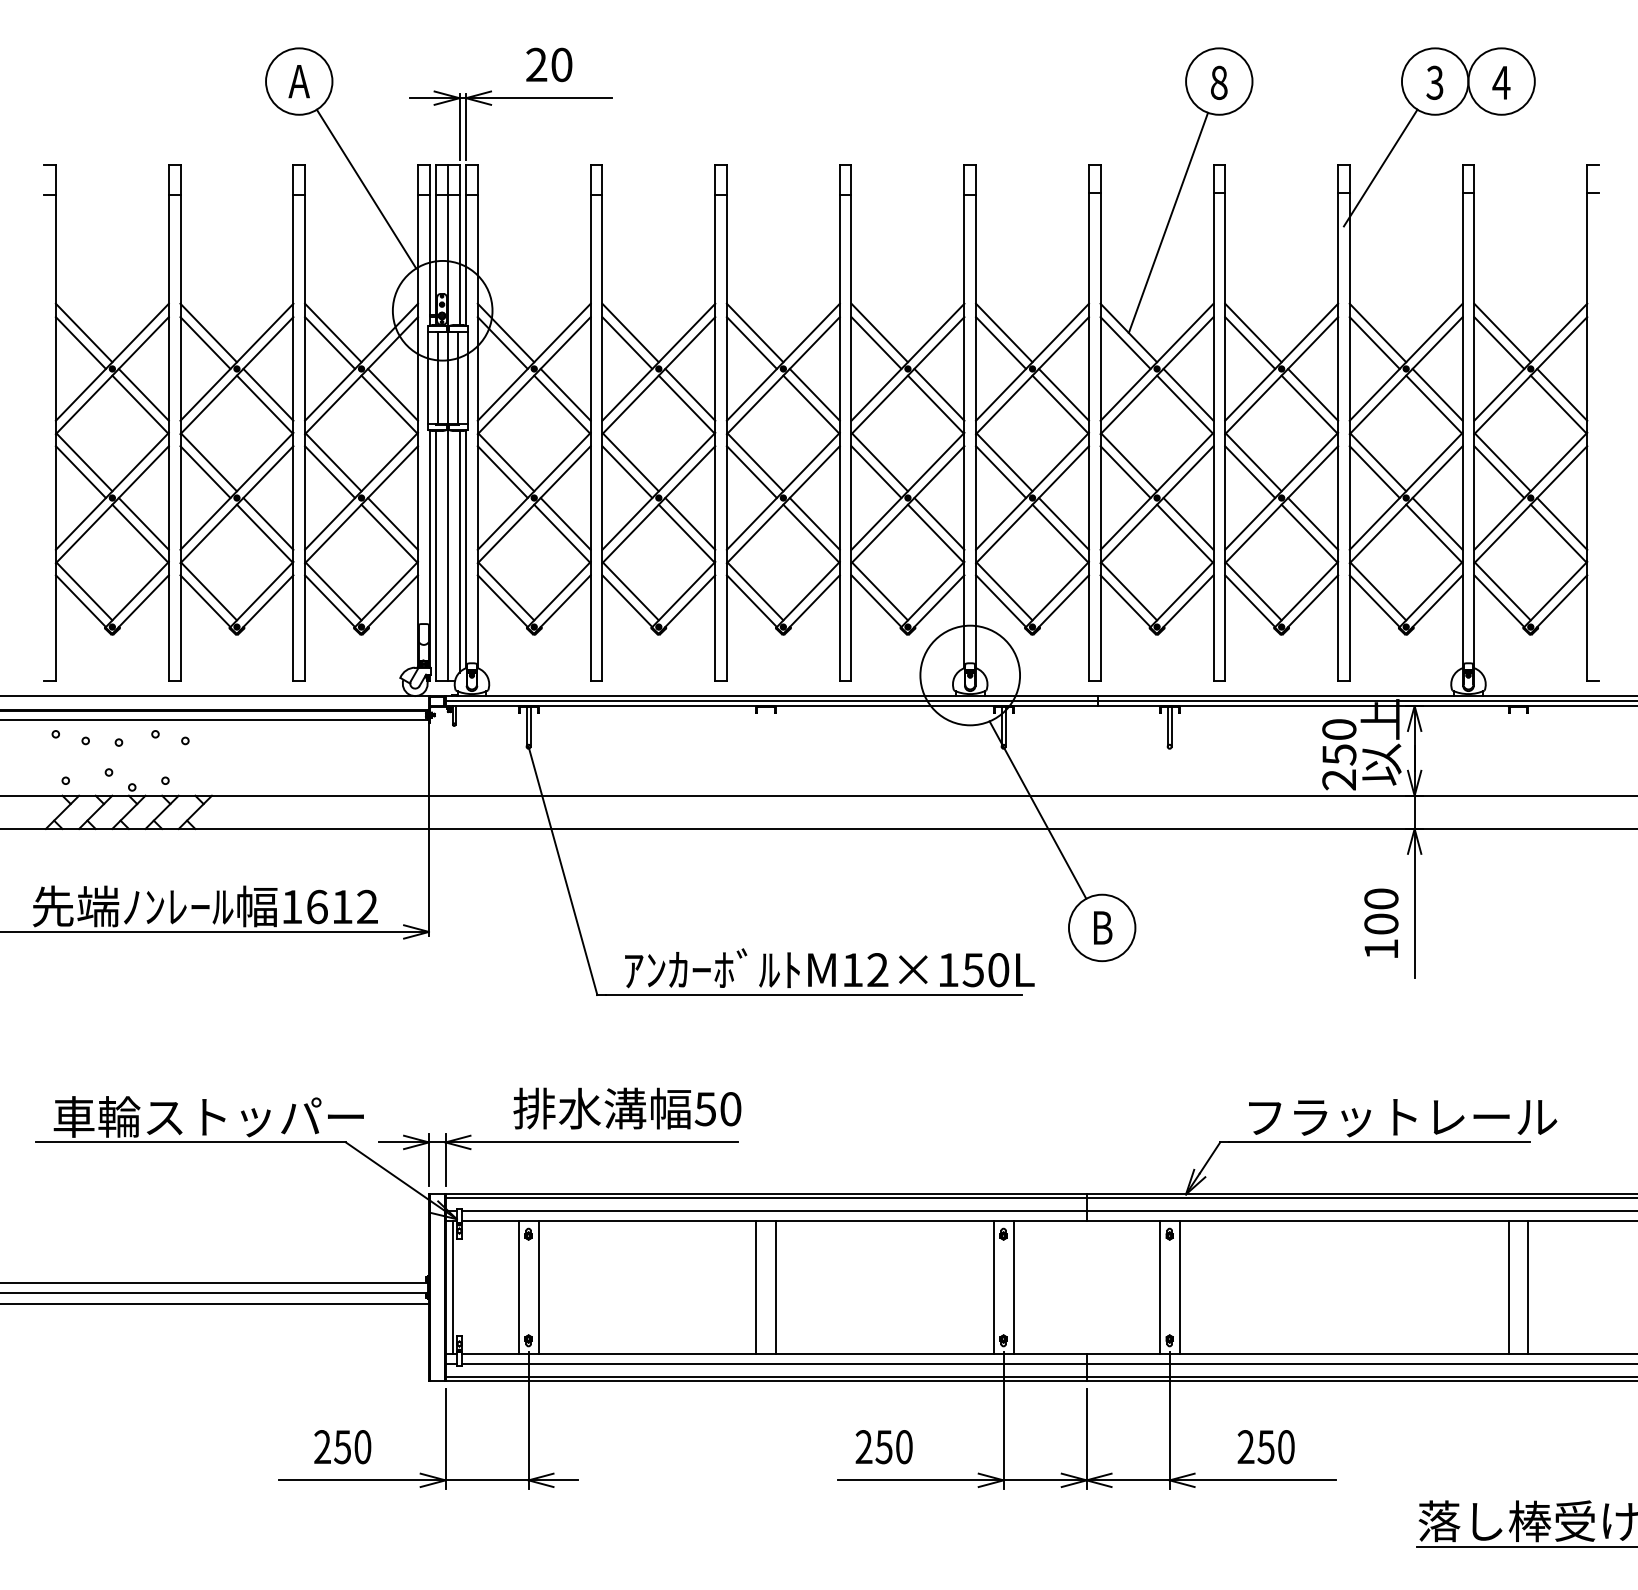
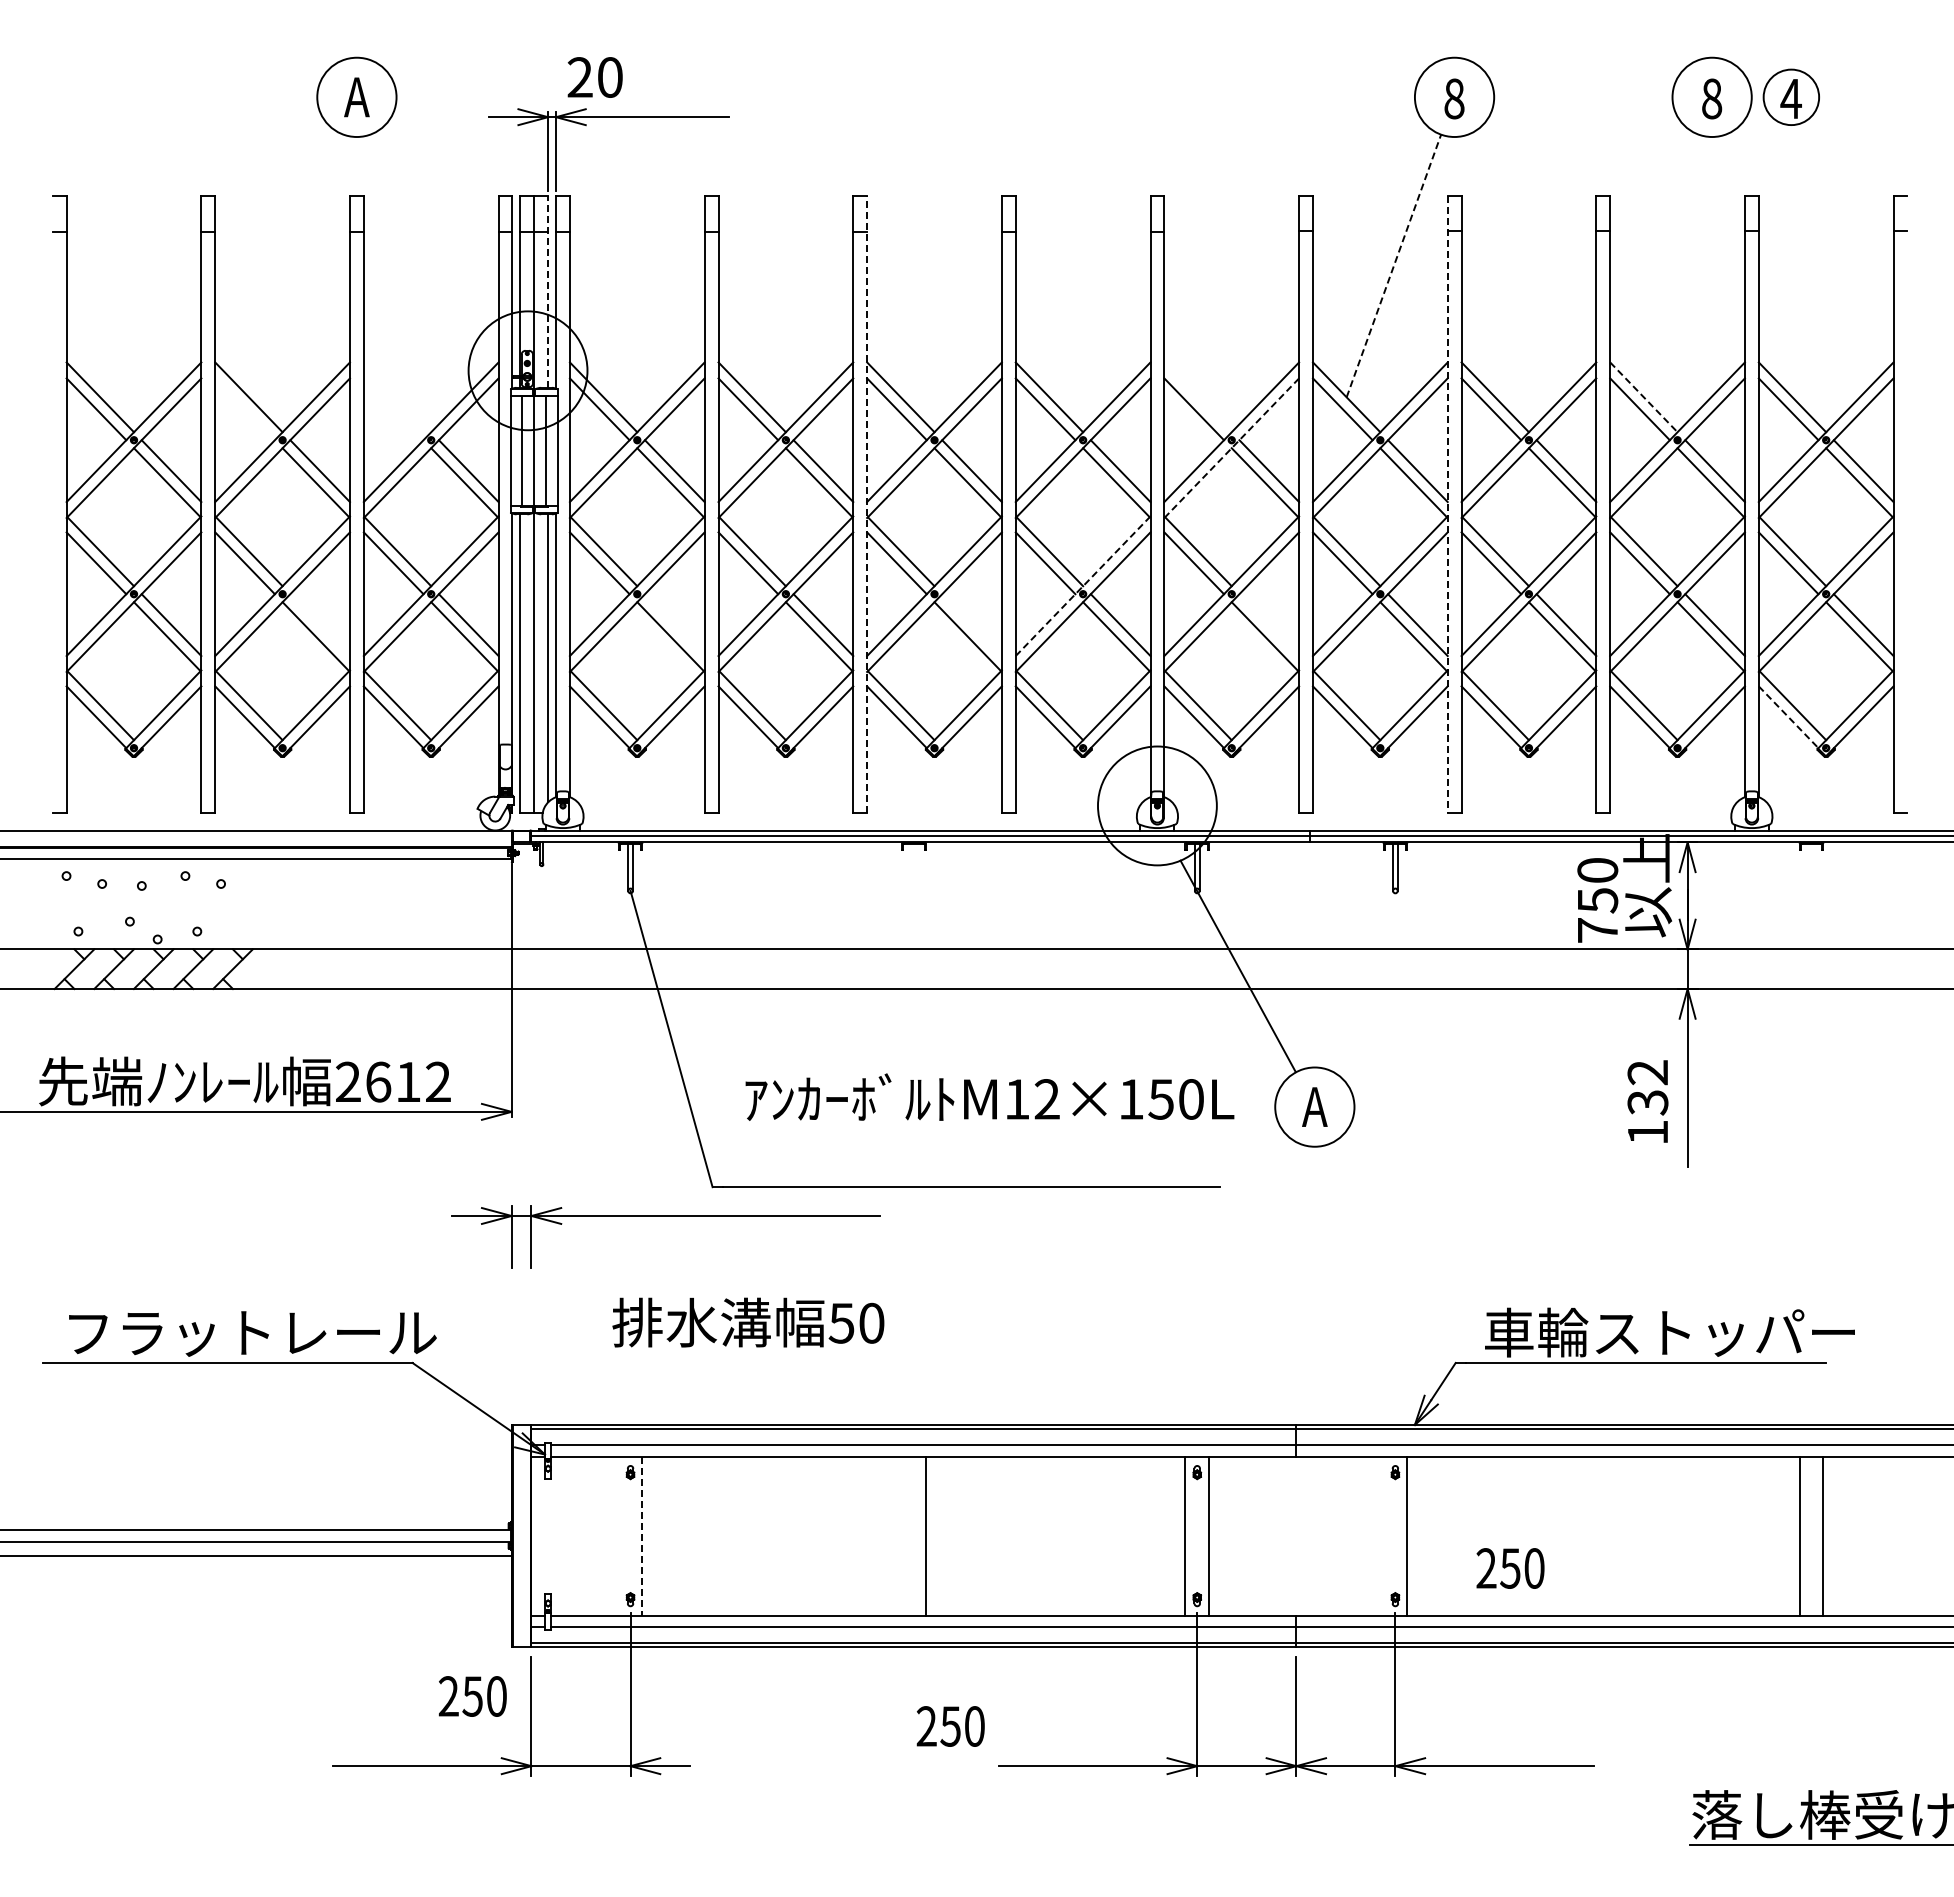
text: (548, 64) -> (594, 77), moved
circle: (1501, 81) -> (1791, 97), size x0.7
text: (1434, 82) -> (1711, 98), 3 -> 8
line: (1381, 168) -> (1647, 200), removed
line: (365, 188) -> (436, 225), removed
line: (1168, 223) -> (1393, 266), solid -> dashed
line: (459, 245) -> (548, 292), solid -> dashed
line: (333, 333) -> (397, 397), removed
line: (1003, 333) -> (1197, 397), removed
line: (1377, 333) -> (1643, 397), solid -> dashed
line: (205, 343) -> (244, 409), removed
line: (329, 343) -> (393, 409), removed
line: (1032, 375) -> (1231, 448), solid -> dashed
line: (727, 422) -> (867, 504), solid -> dashed
line: (1213, 423) -> (1447, 505), solid -> dashed
line: (908, 490) -> (1083, 585), solid -> dashed
line: (267, 524) -> (319, 625), removed
line: (565, 524) -> (674, 625), removed
line: (814, 524) -> (971, 625), removed
line: (1064, 524) -> (1269, 625), removed
line: (1499, 601) -> (1788, 717), solid -> dashed
text: (1339, 779) -> (1597, 930), 250 -> 750
text: (292, 906) -> (348, 1081), 1612 -> 2612
text: (1381, 911) -> (1647, 1087), 100 -> 132
text: (1101, 927) -> (1314, 1106), B -> A
text: (829, 967) -> (989, 1096), moved
text: (210, 1116) -> (250, 1332), 車輪ストッパー -> フラットレール
text: (1401, 1116) -> (1671, 1332), フラットレール -> 車輪ストッパー
part: (557, 1142) -> (665, 1216), moved
line: (452, 1287) -> (539, 1535), removed
line: (518, 1287) -> (618, 1535), removed
line: (538, 1287) -> (642, 1536), solid -> dashed
line: (756, 1287) -> (902, 1535), removed
line: (1159, 1287) -> (1383, 1535), removed
text: (342, 1447) -> (472, 1696), moved
text: (883, 1447) -> (950, 1726), moved
text: (1266, 1447) -> (1510, 1568), moved

